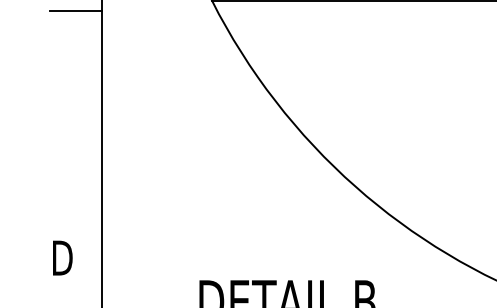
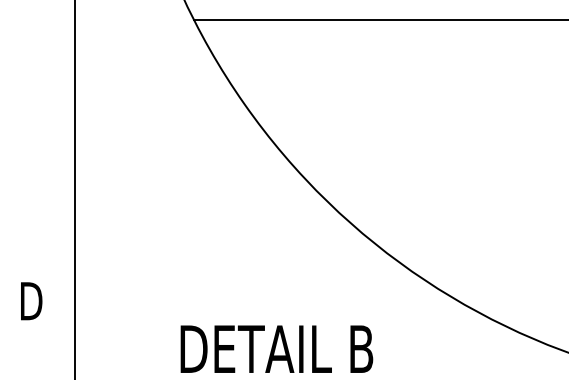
line: (75, 11) -> (45, 32), removed

